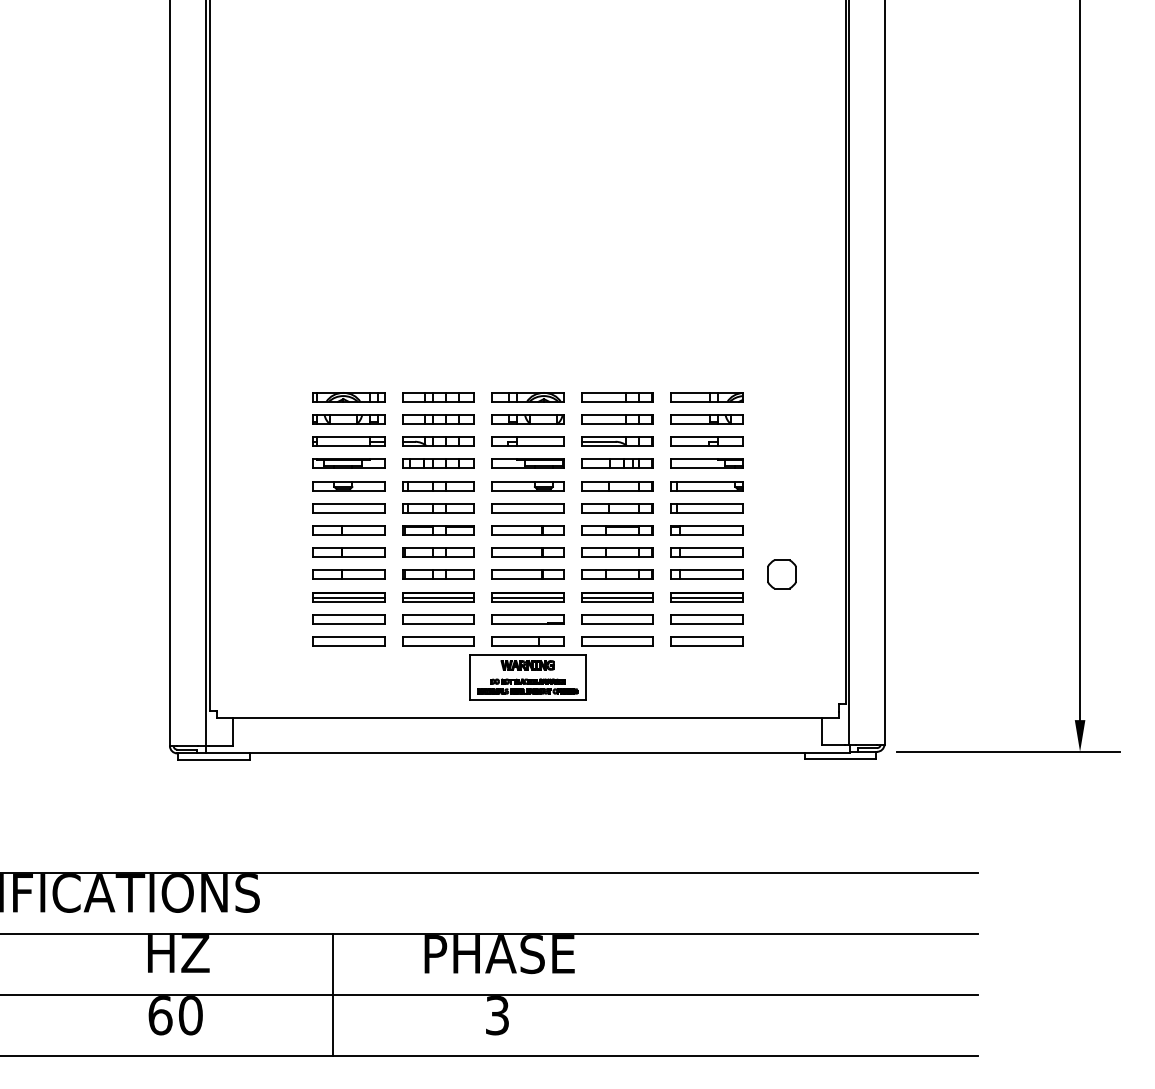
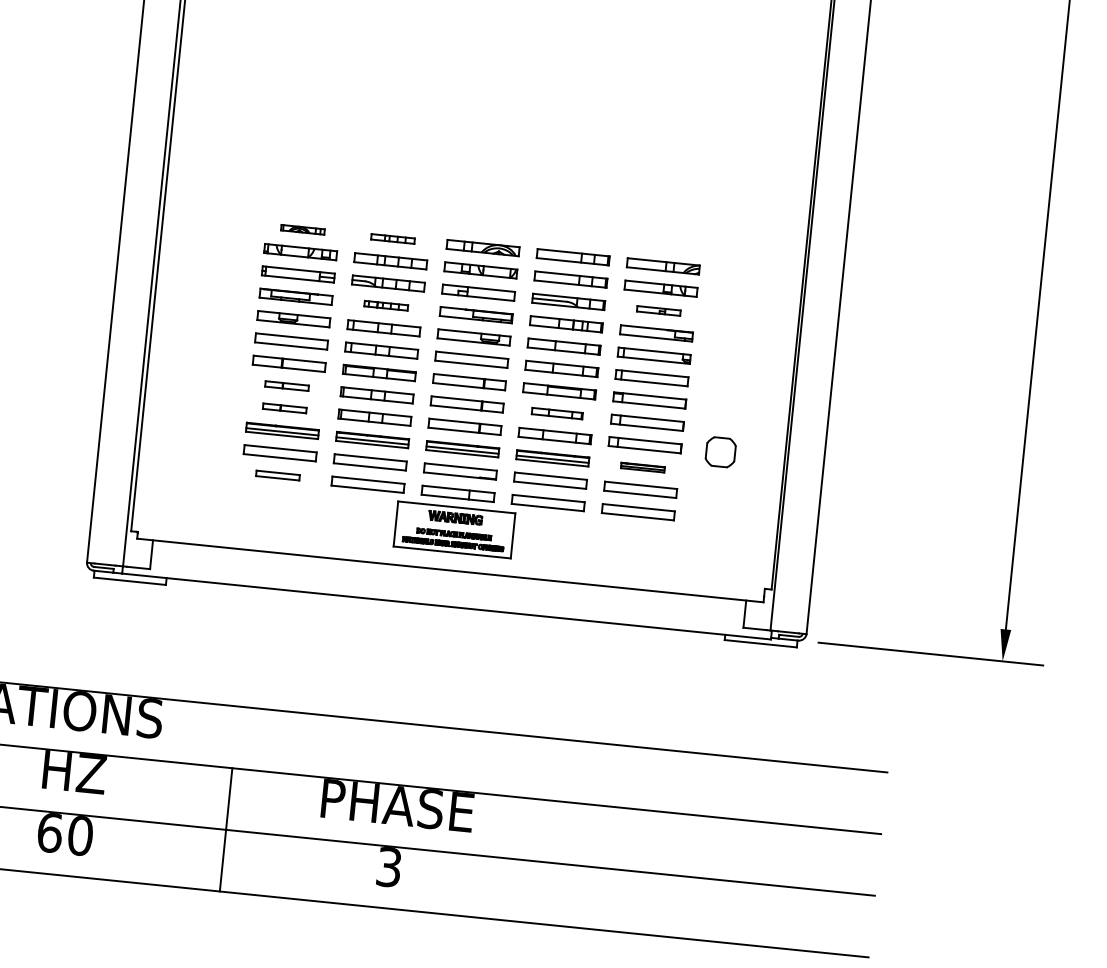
part: (348, 397) -> (302, 229), size x0.6
part: (438, 397) -> (393, 239), size x0.6
part: (706, 441) -> (658, 310), size x0.6
part: (438, 463) -> (386, 305), size x0.6
part: (348, 552) -> (286, 385), size x0.6
part: (617, 552) -> (557, 413), size x0.7
part: (348, 574) -> (284, 408), size x0.6
part: (706, 597) -> (642, 467), size x0.6
part: (348, 641) -> (277, 475), size x0.6

